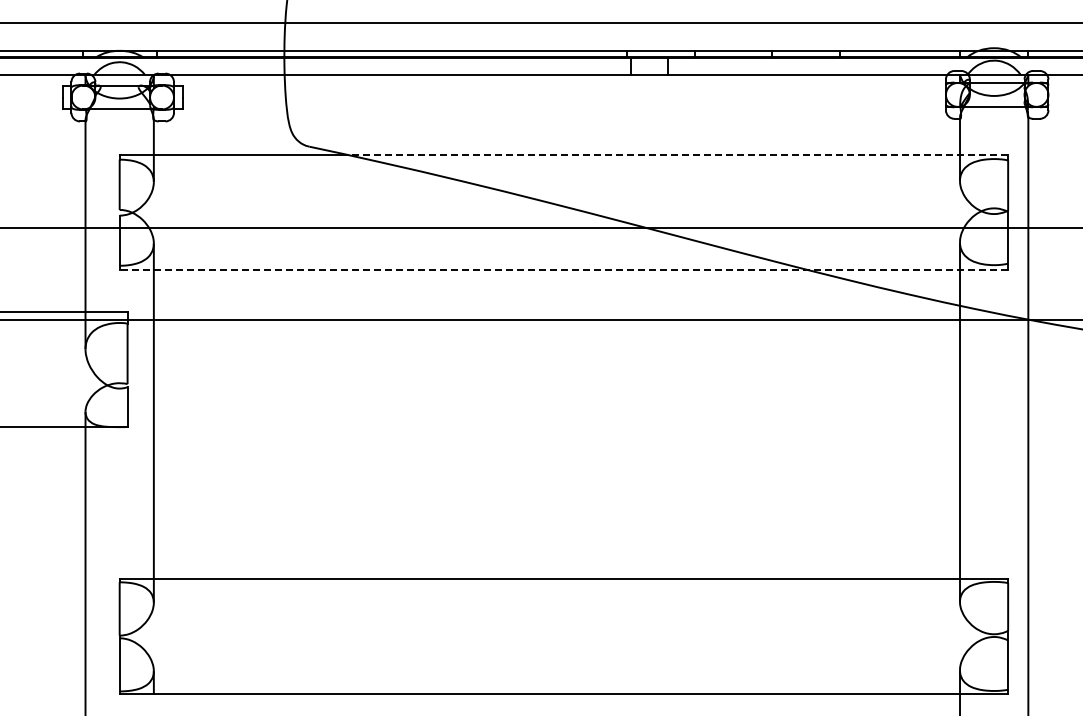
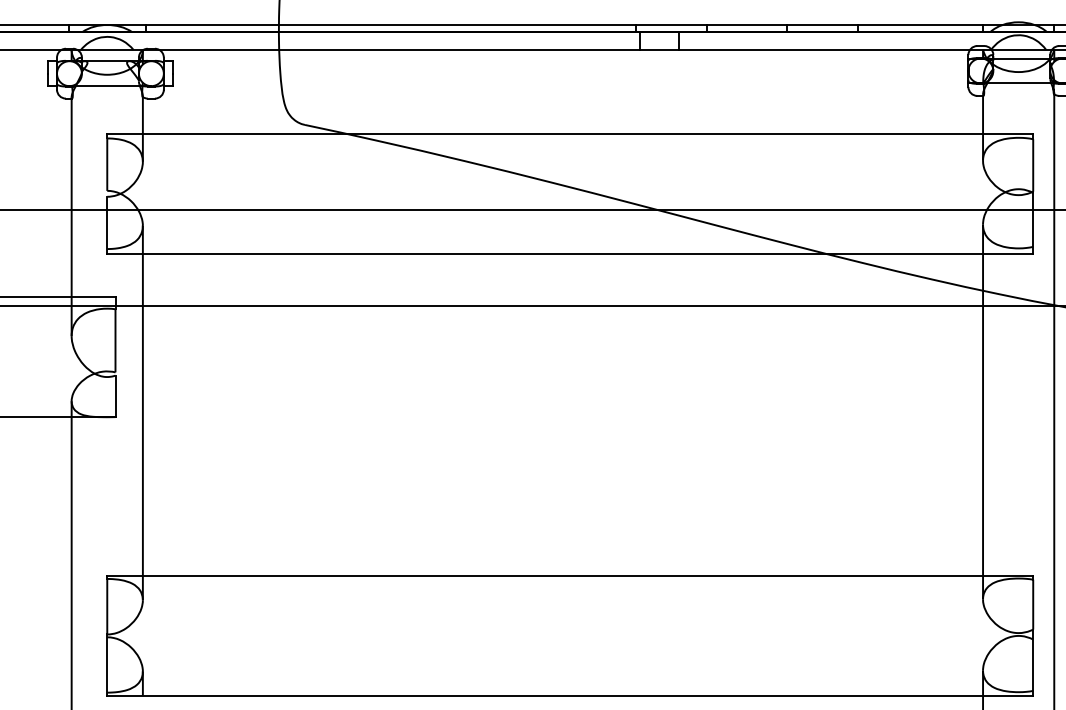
line: (678, 155) -> (689, 134), dashed -> solid
line: (563, 270) -> (569, 253), dashed -> solid

